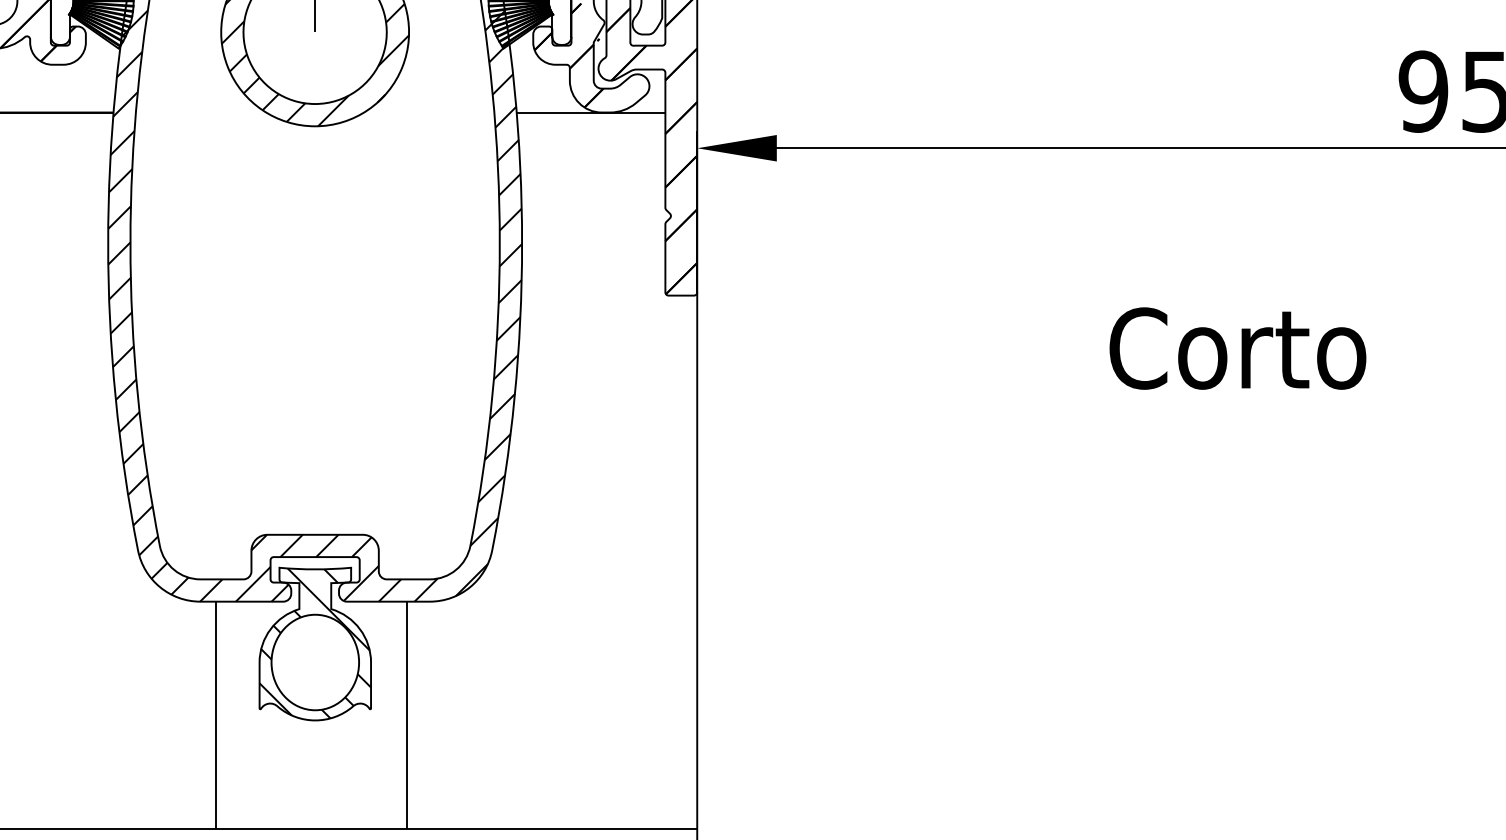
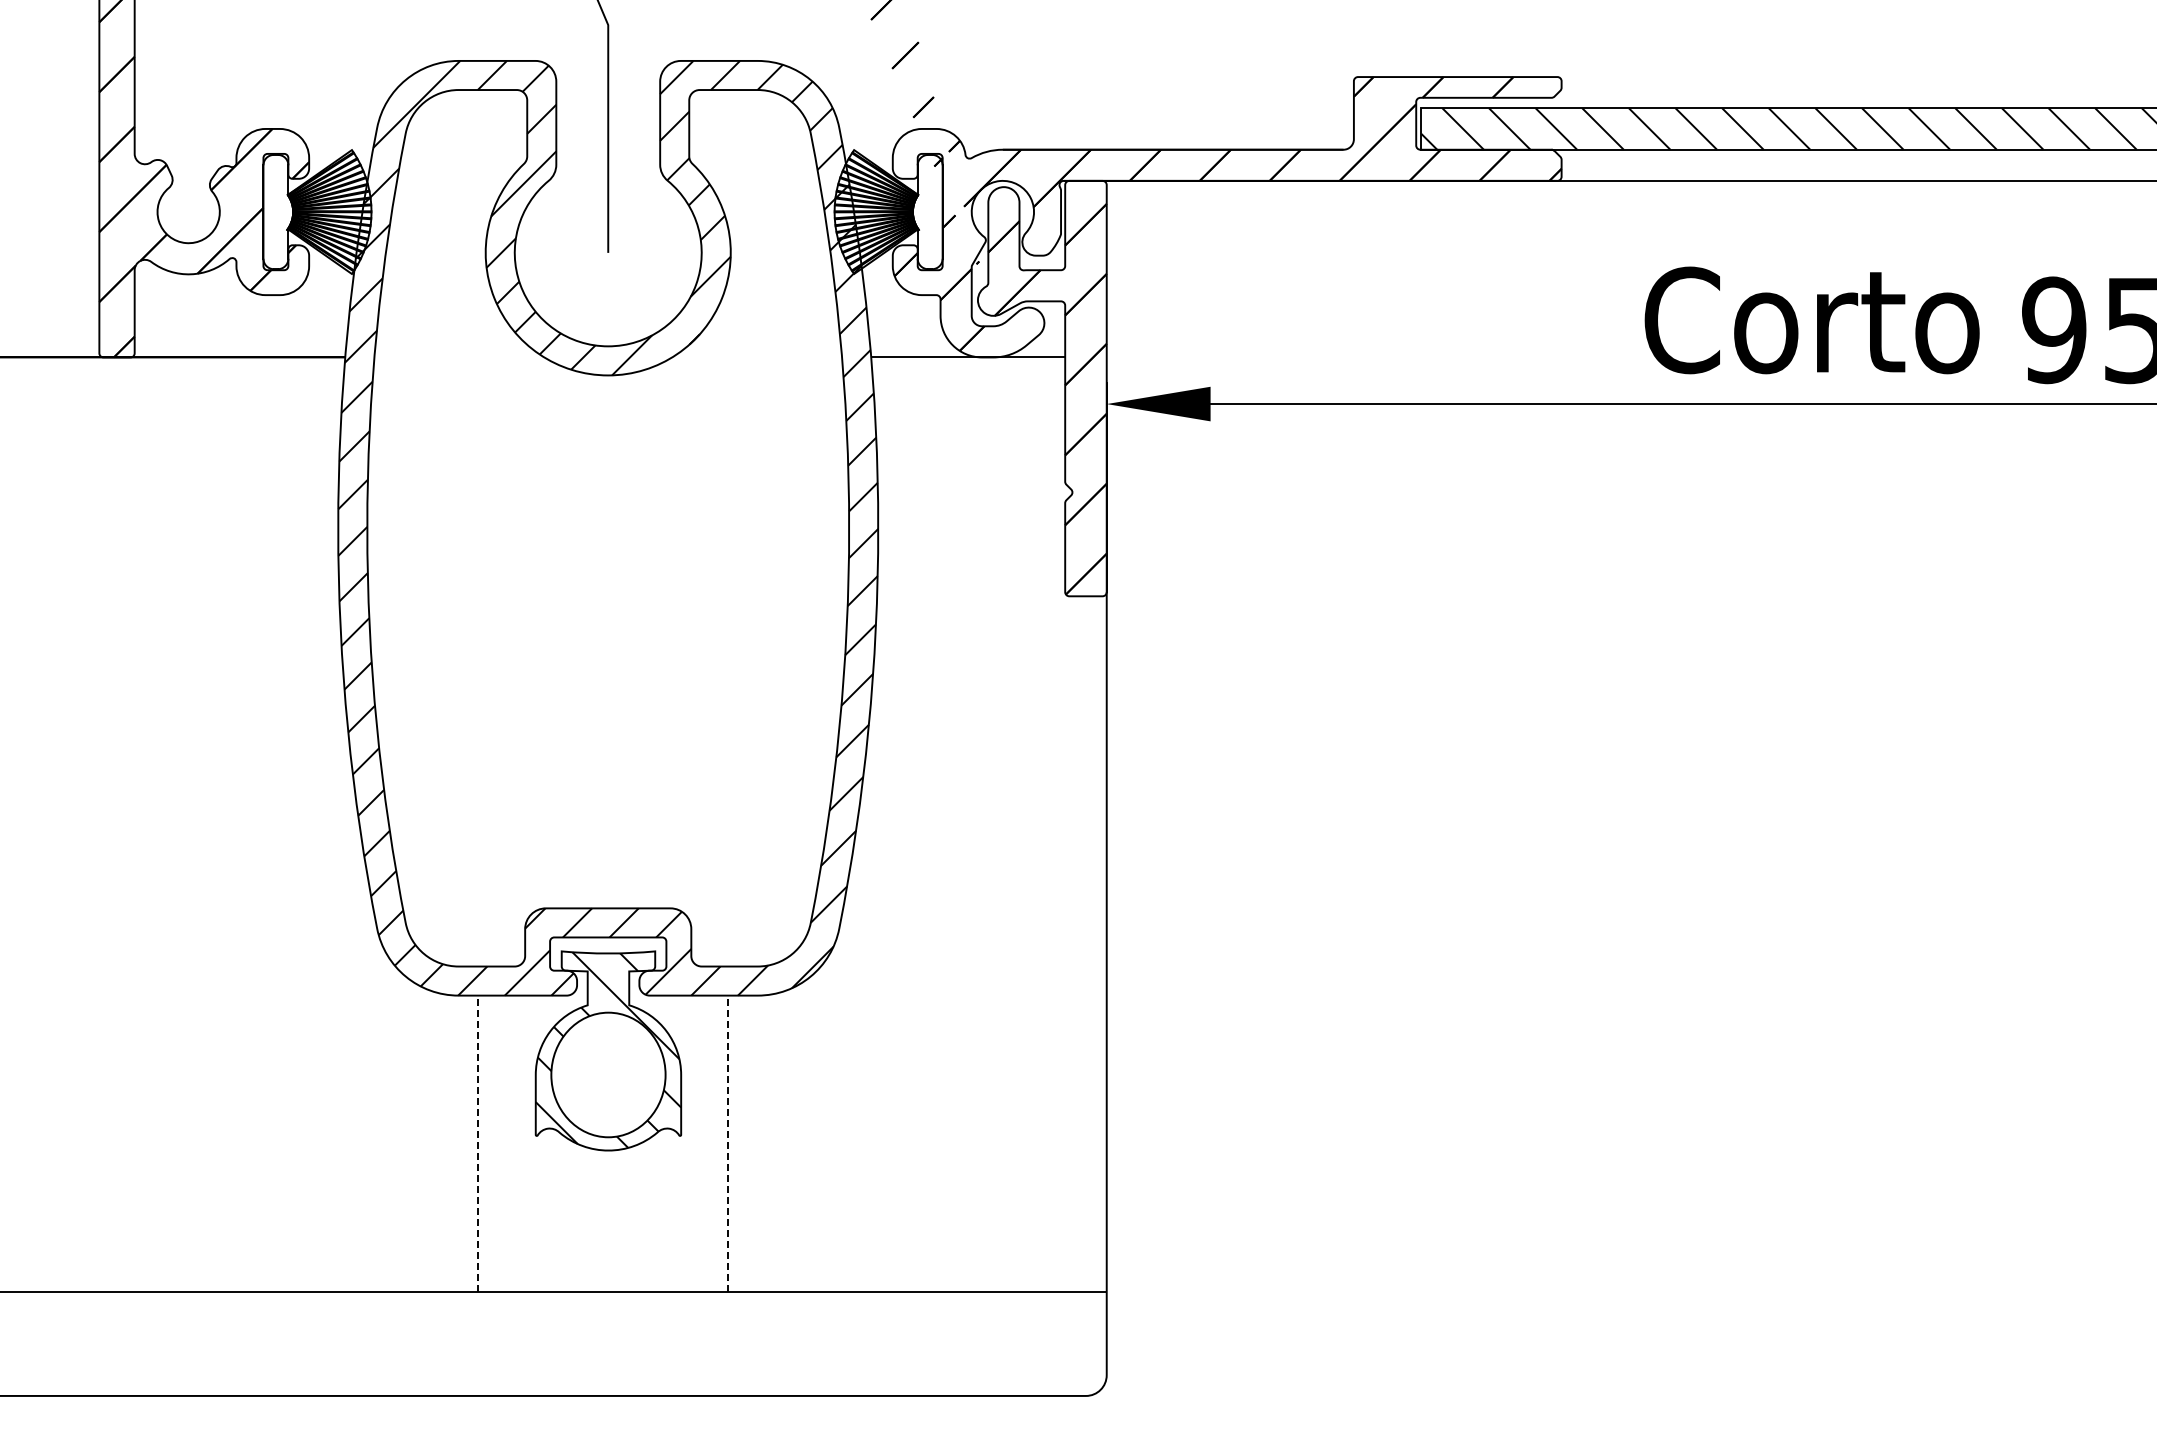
text: (1237, 348) -> (1811, 320), moved
line: (215, 715) -> (478, 1143), solid -> dashed
line: (406, 715) -> (727, 1143), solid -> dashed

